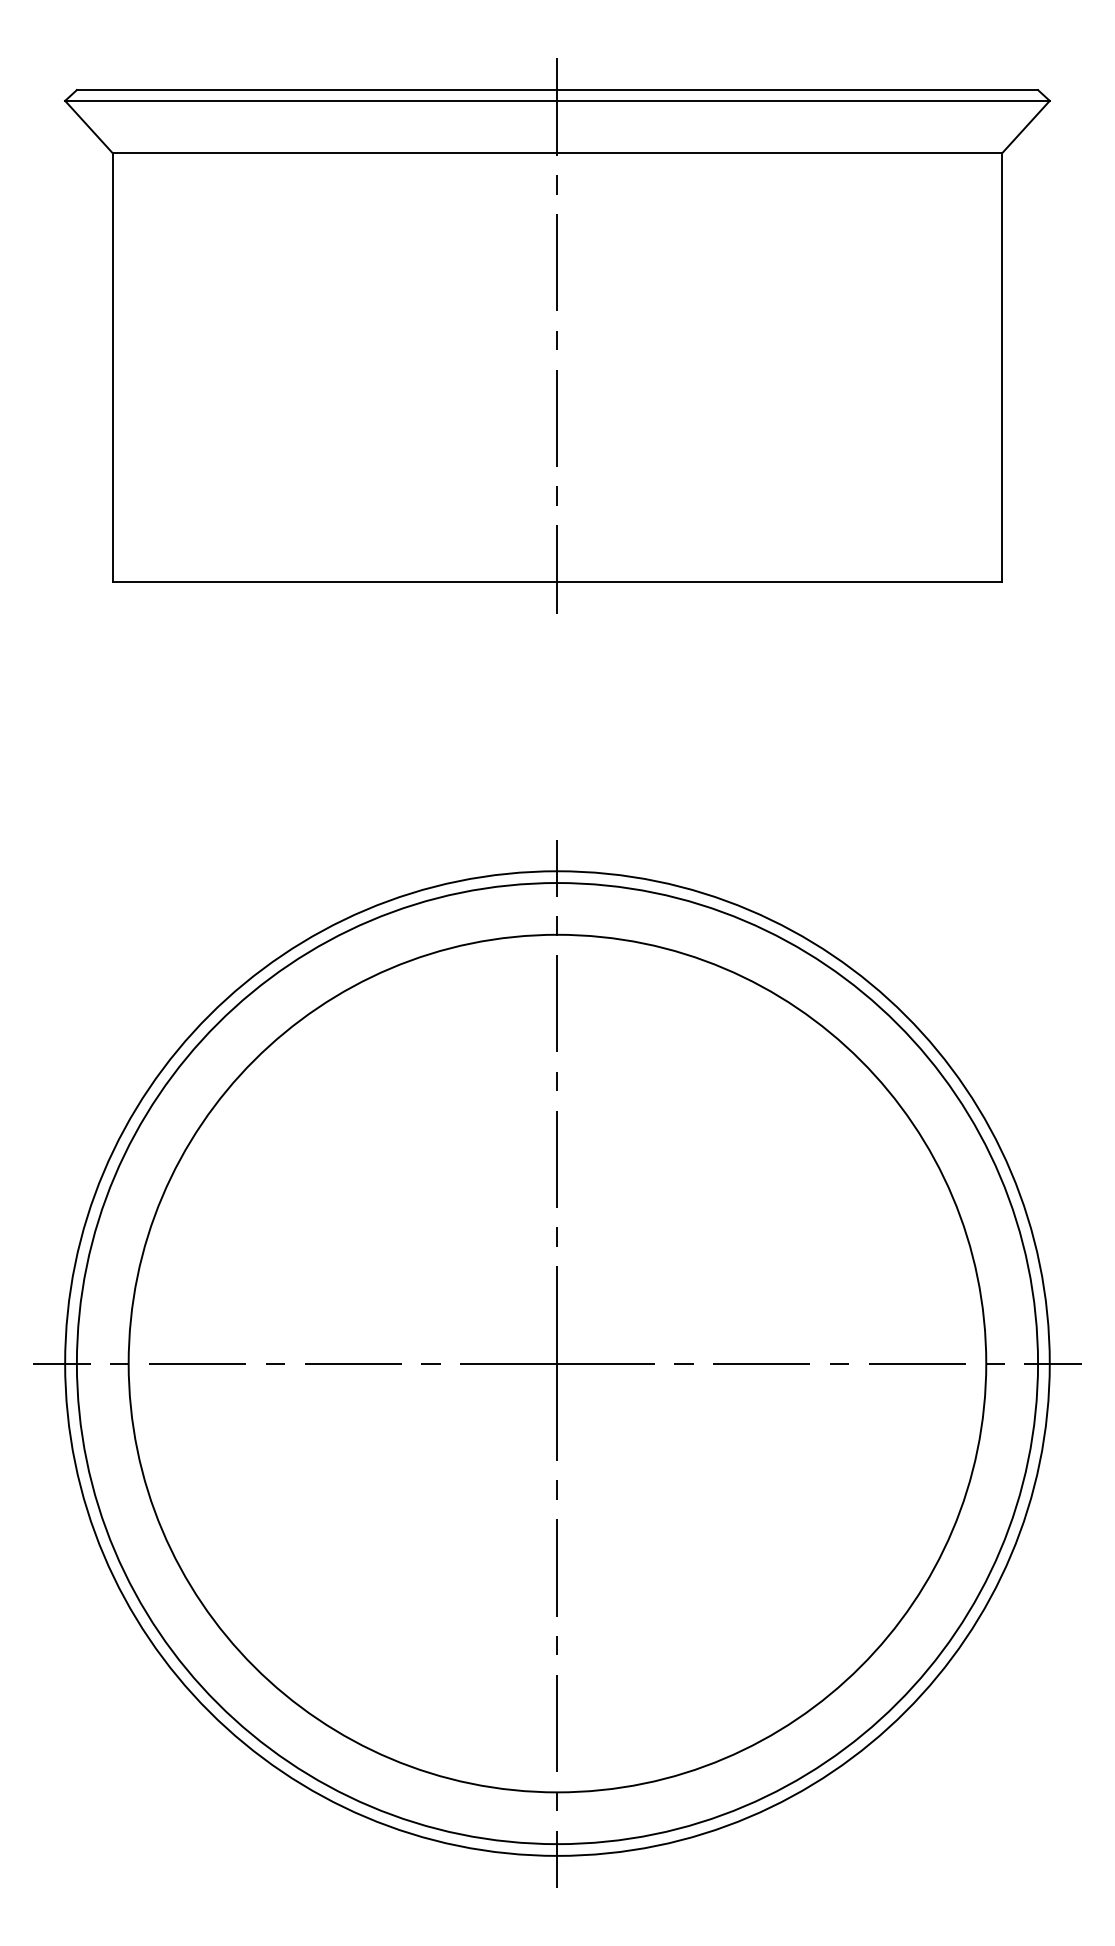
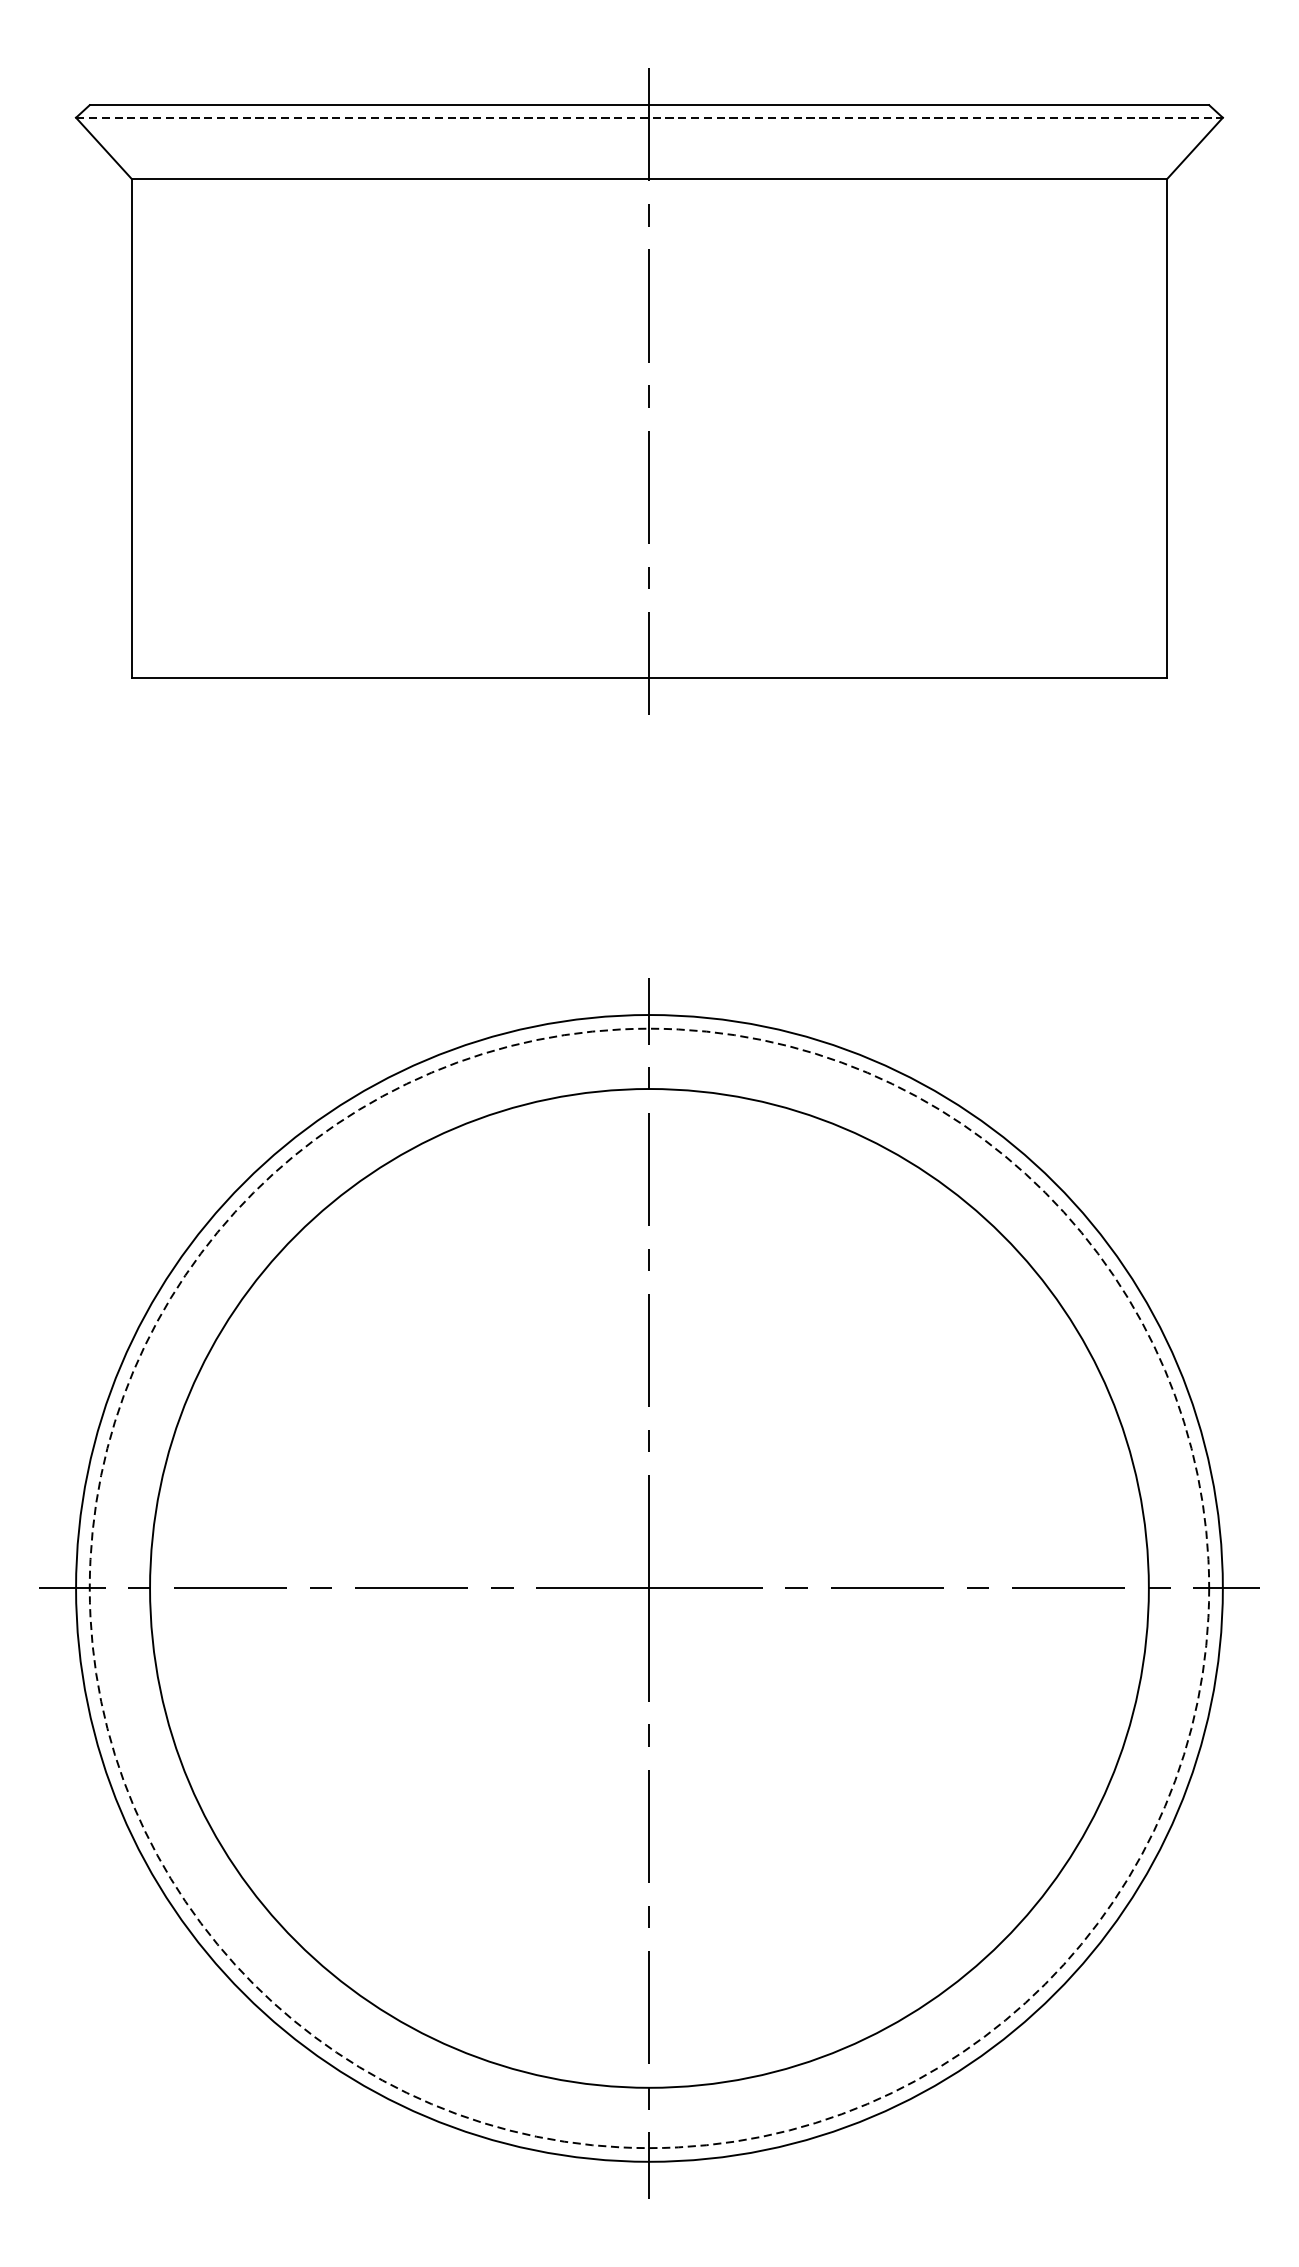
line: (557, 100) -> (649, 117), solid -> dashed
circle: (557, 1363) -> (649, 1588), solid -> dashed

